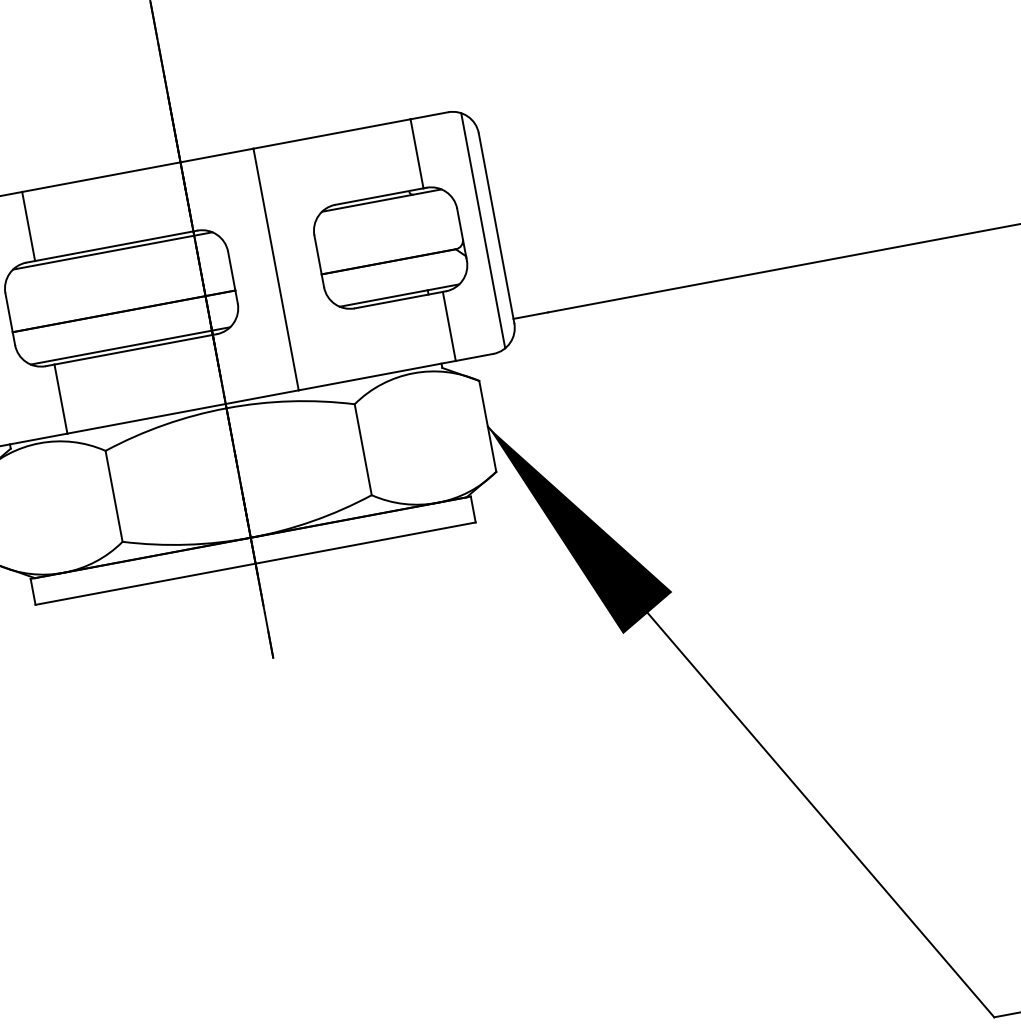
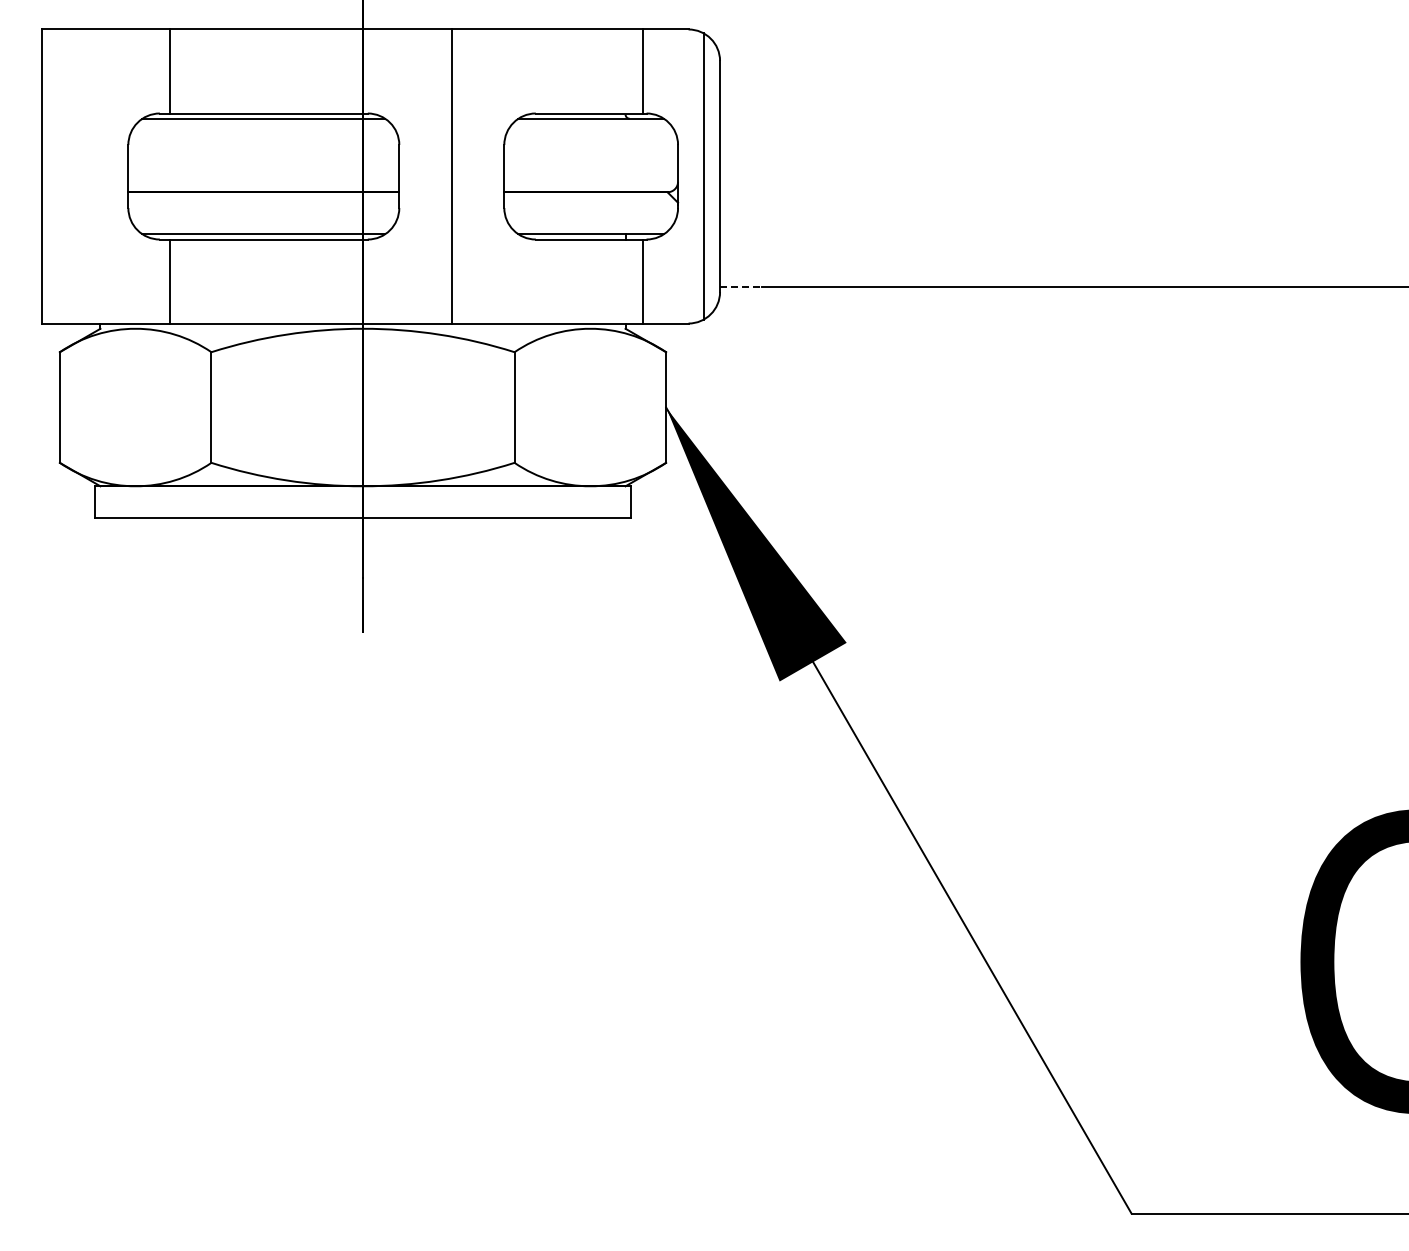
line: (531, 315) -> (741, 286), solid -> dashed

